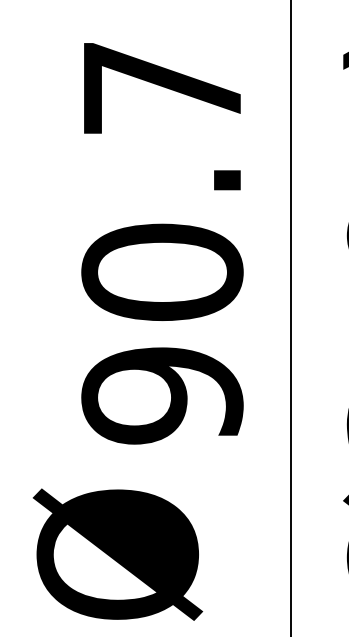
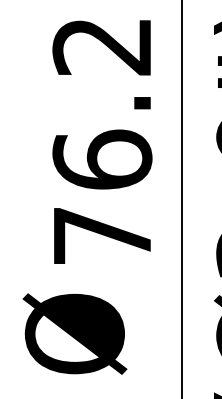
text: (162, 244) -> (102, 142), 90.7 -> 76.2

